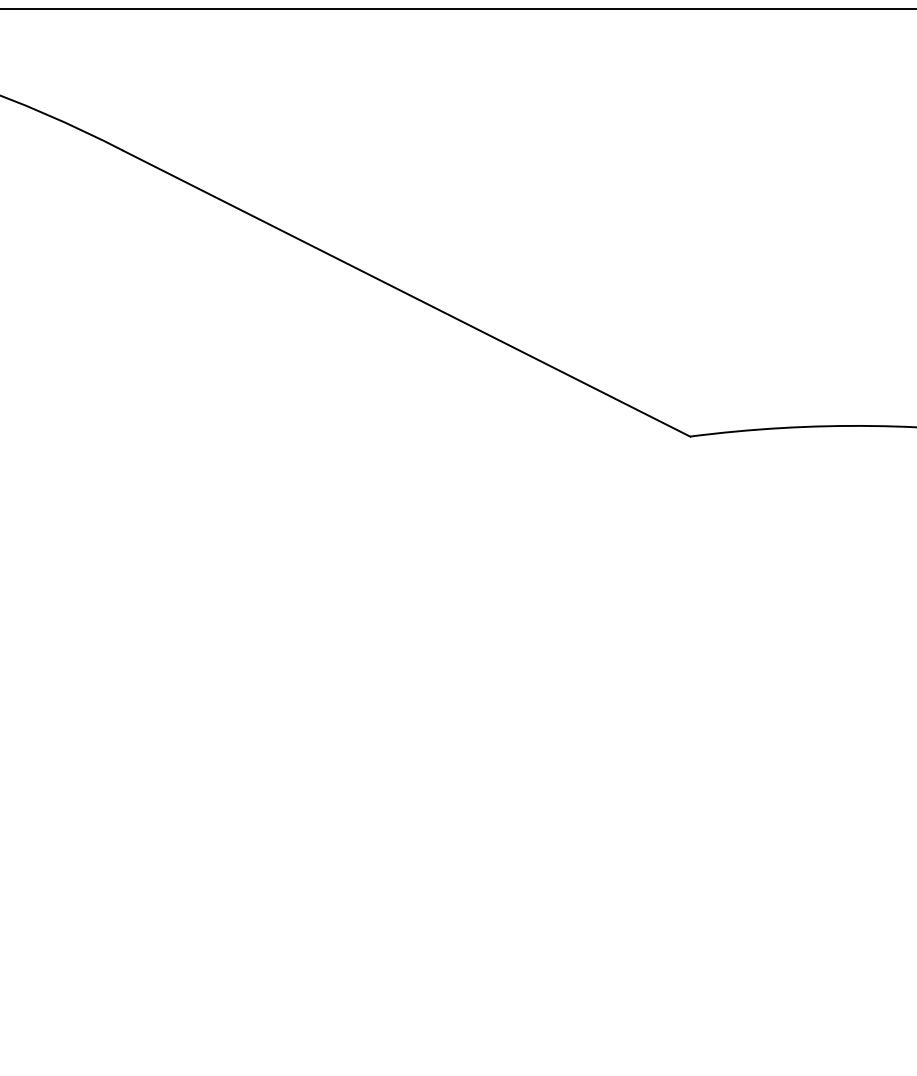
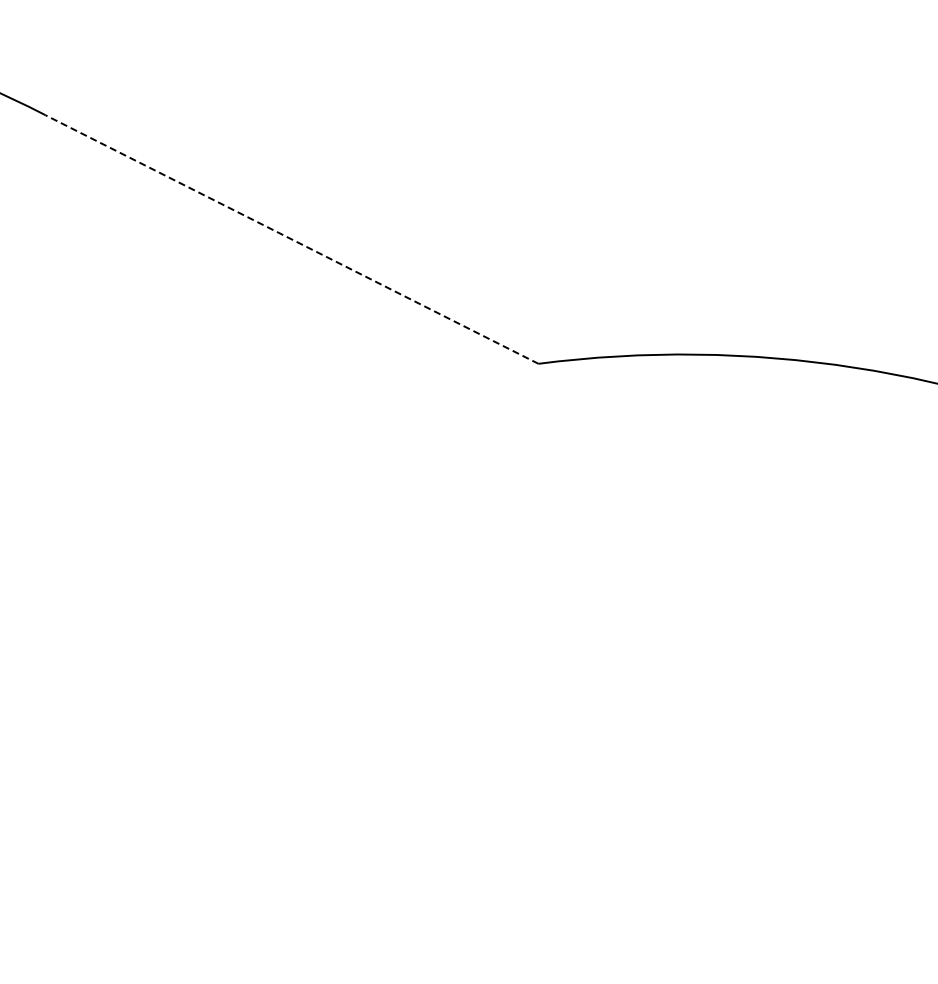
line: (405, 293) -> (291, 239), solid -> dashed

